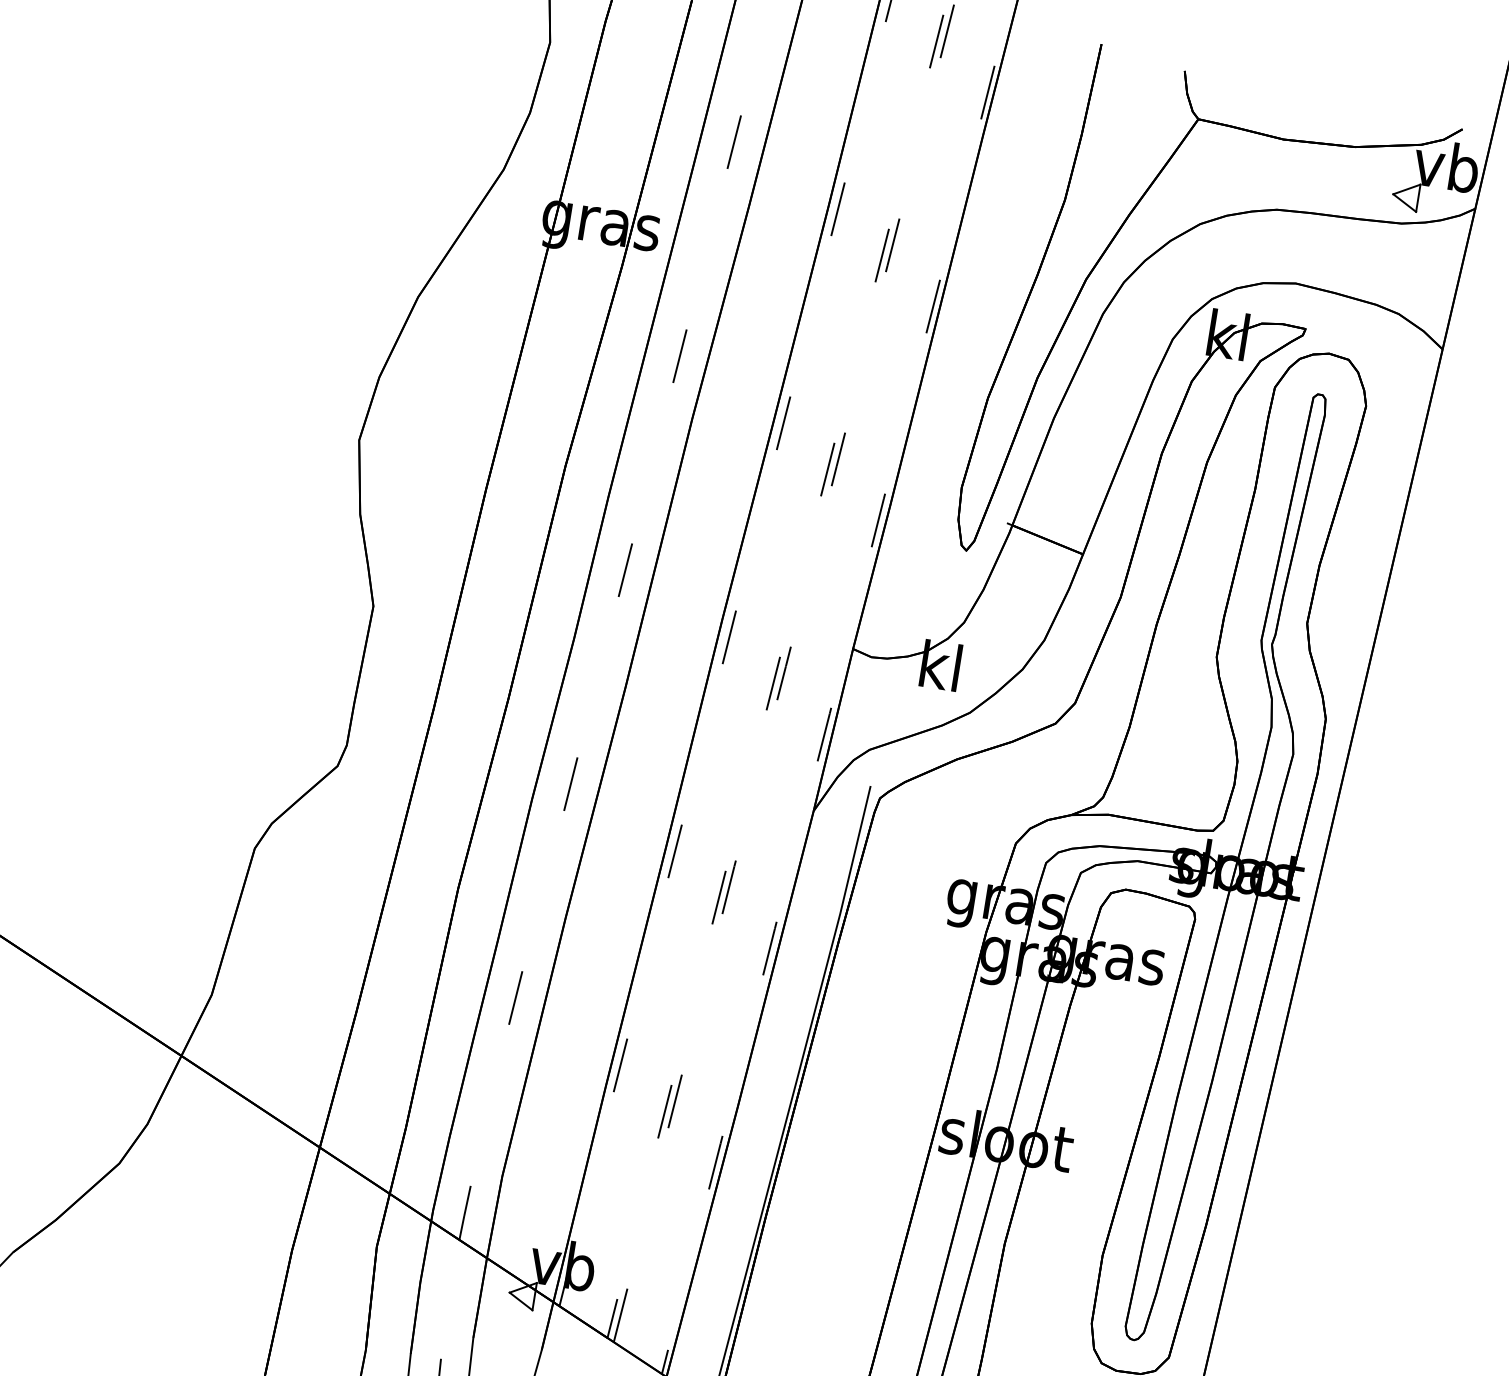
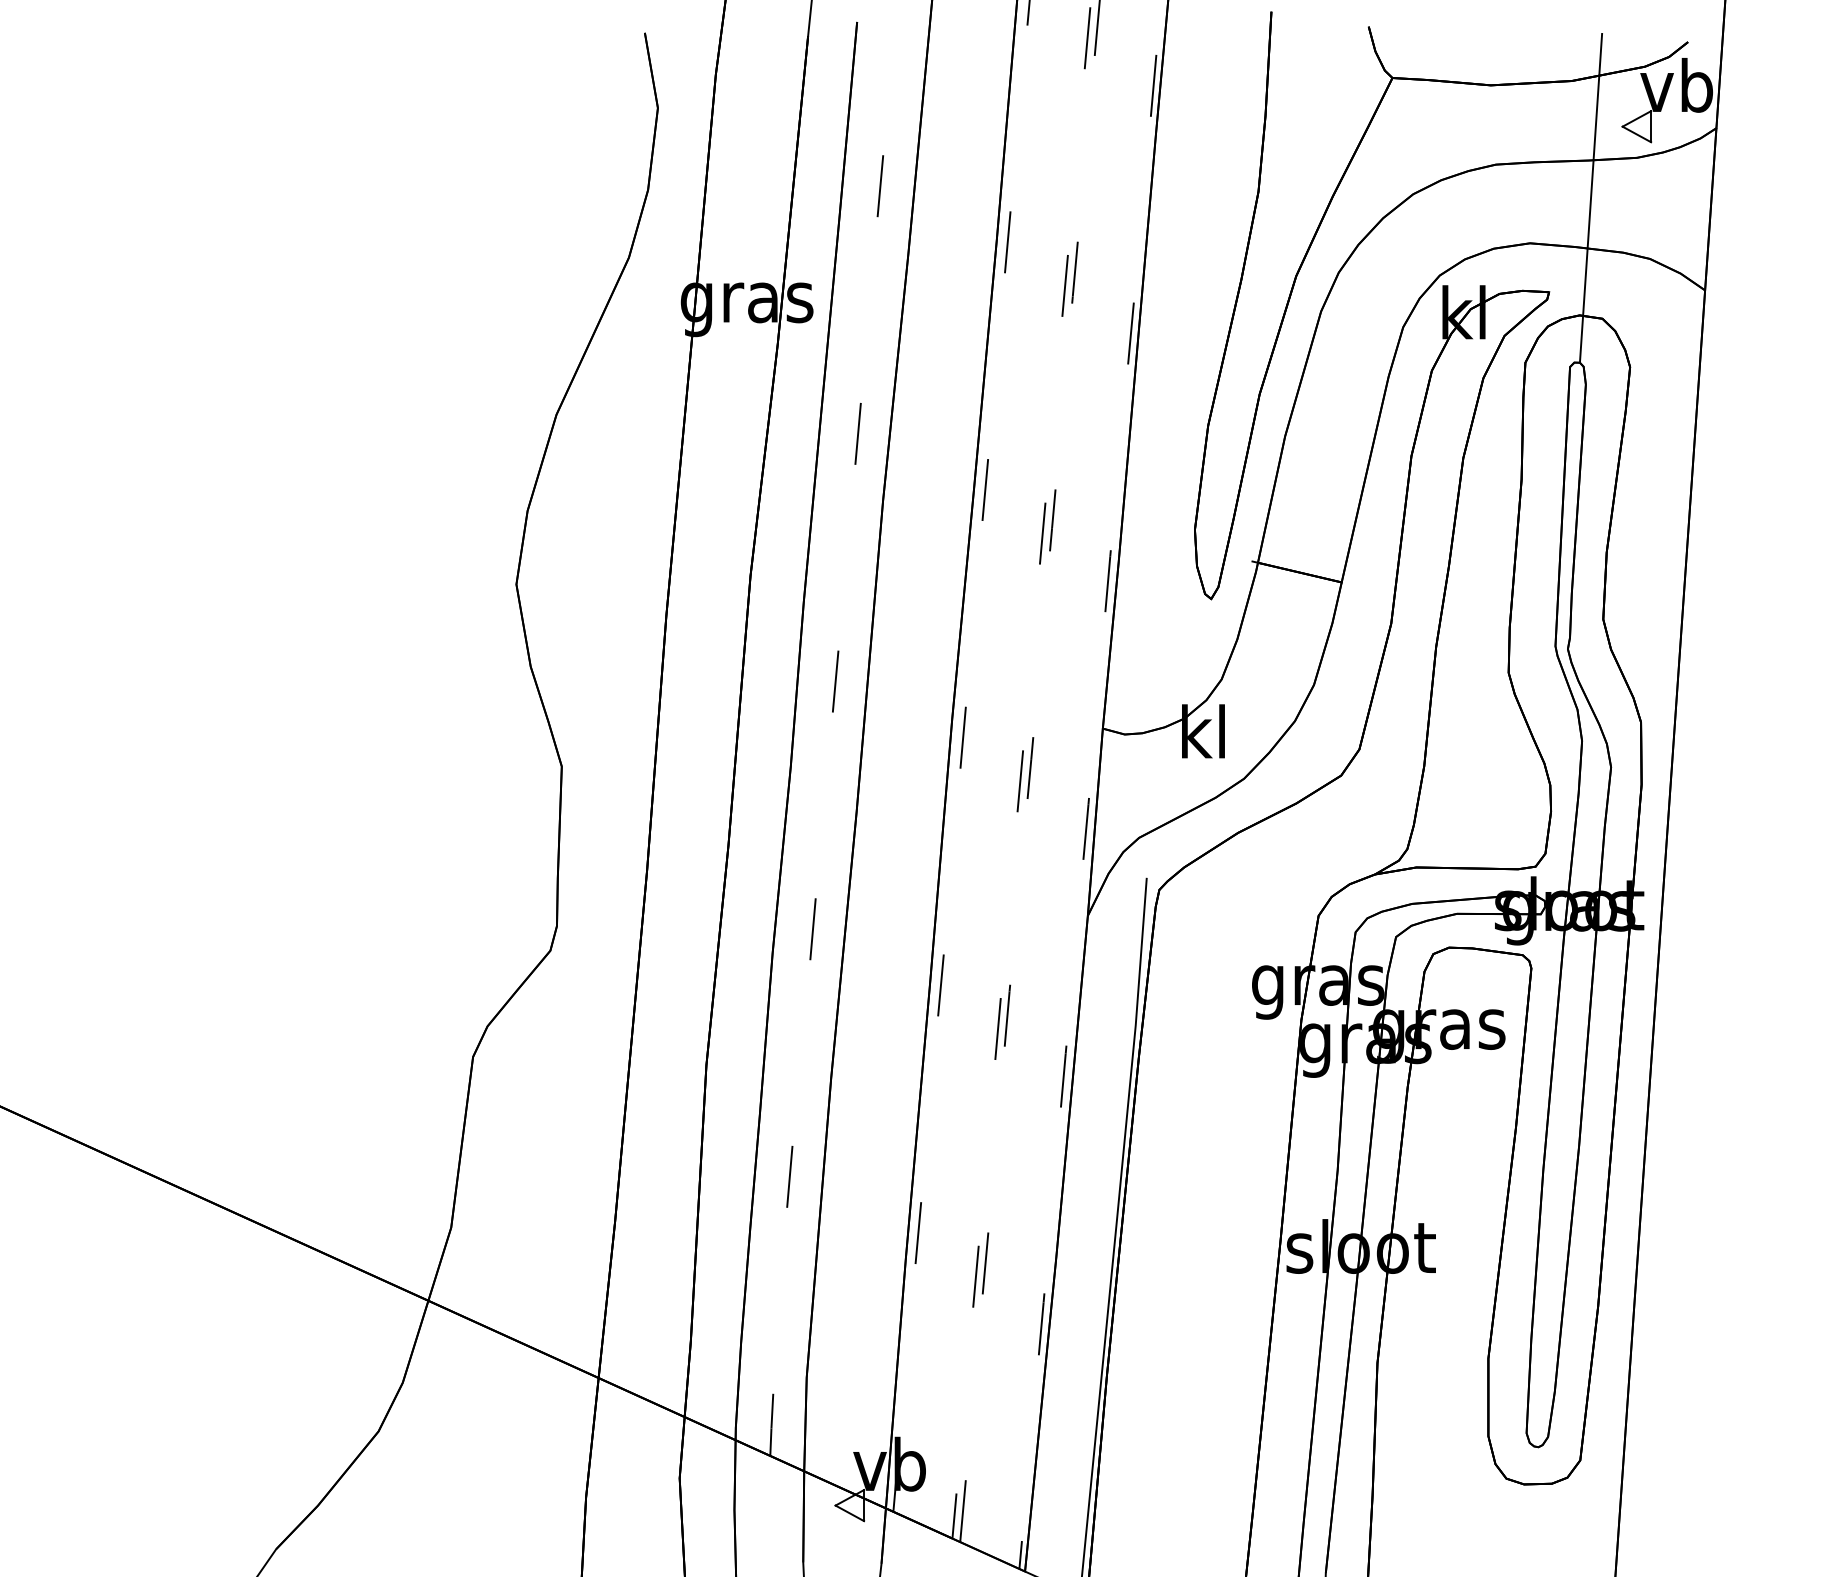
line: (1355, 251) -> (1590, 197), added

